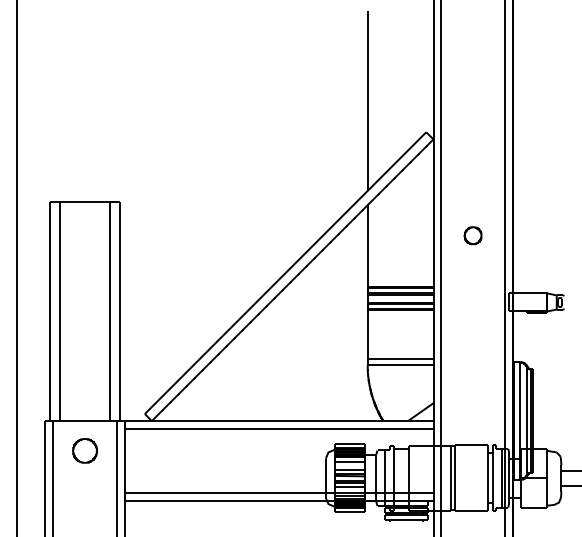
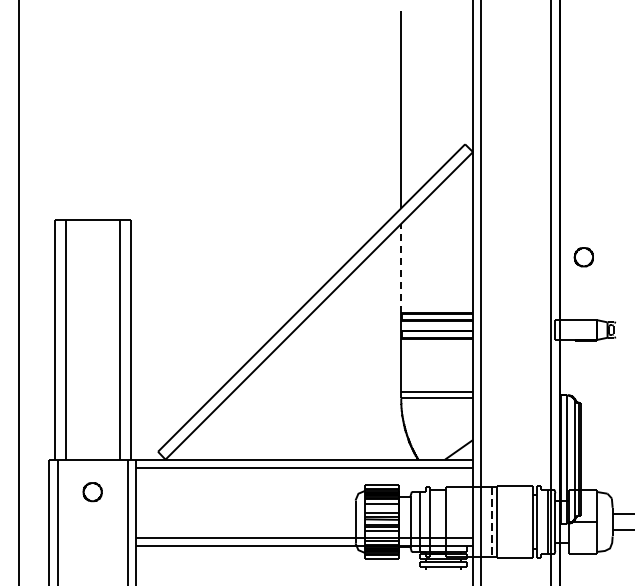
part: (472, 235) -> (583, 256), moved
line: (367, 245) -> (400, 267), solid -> dashed
part: (84, 450) -> (92, 491), size x0.7
line: (450, 478) -> (491, 522), solid -> dashed

